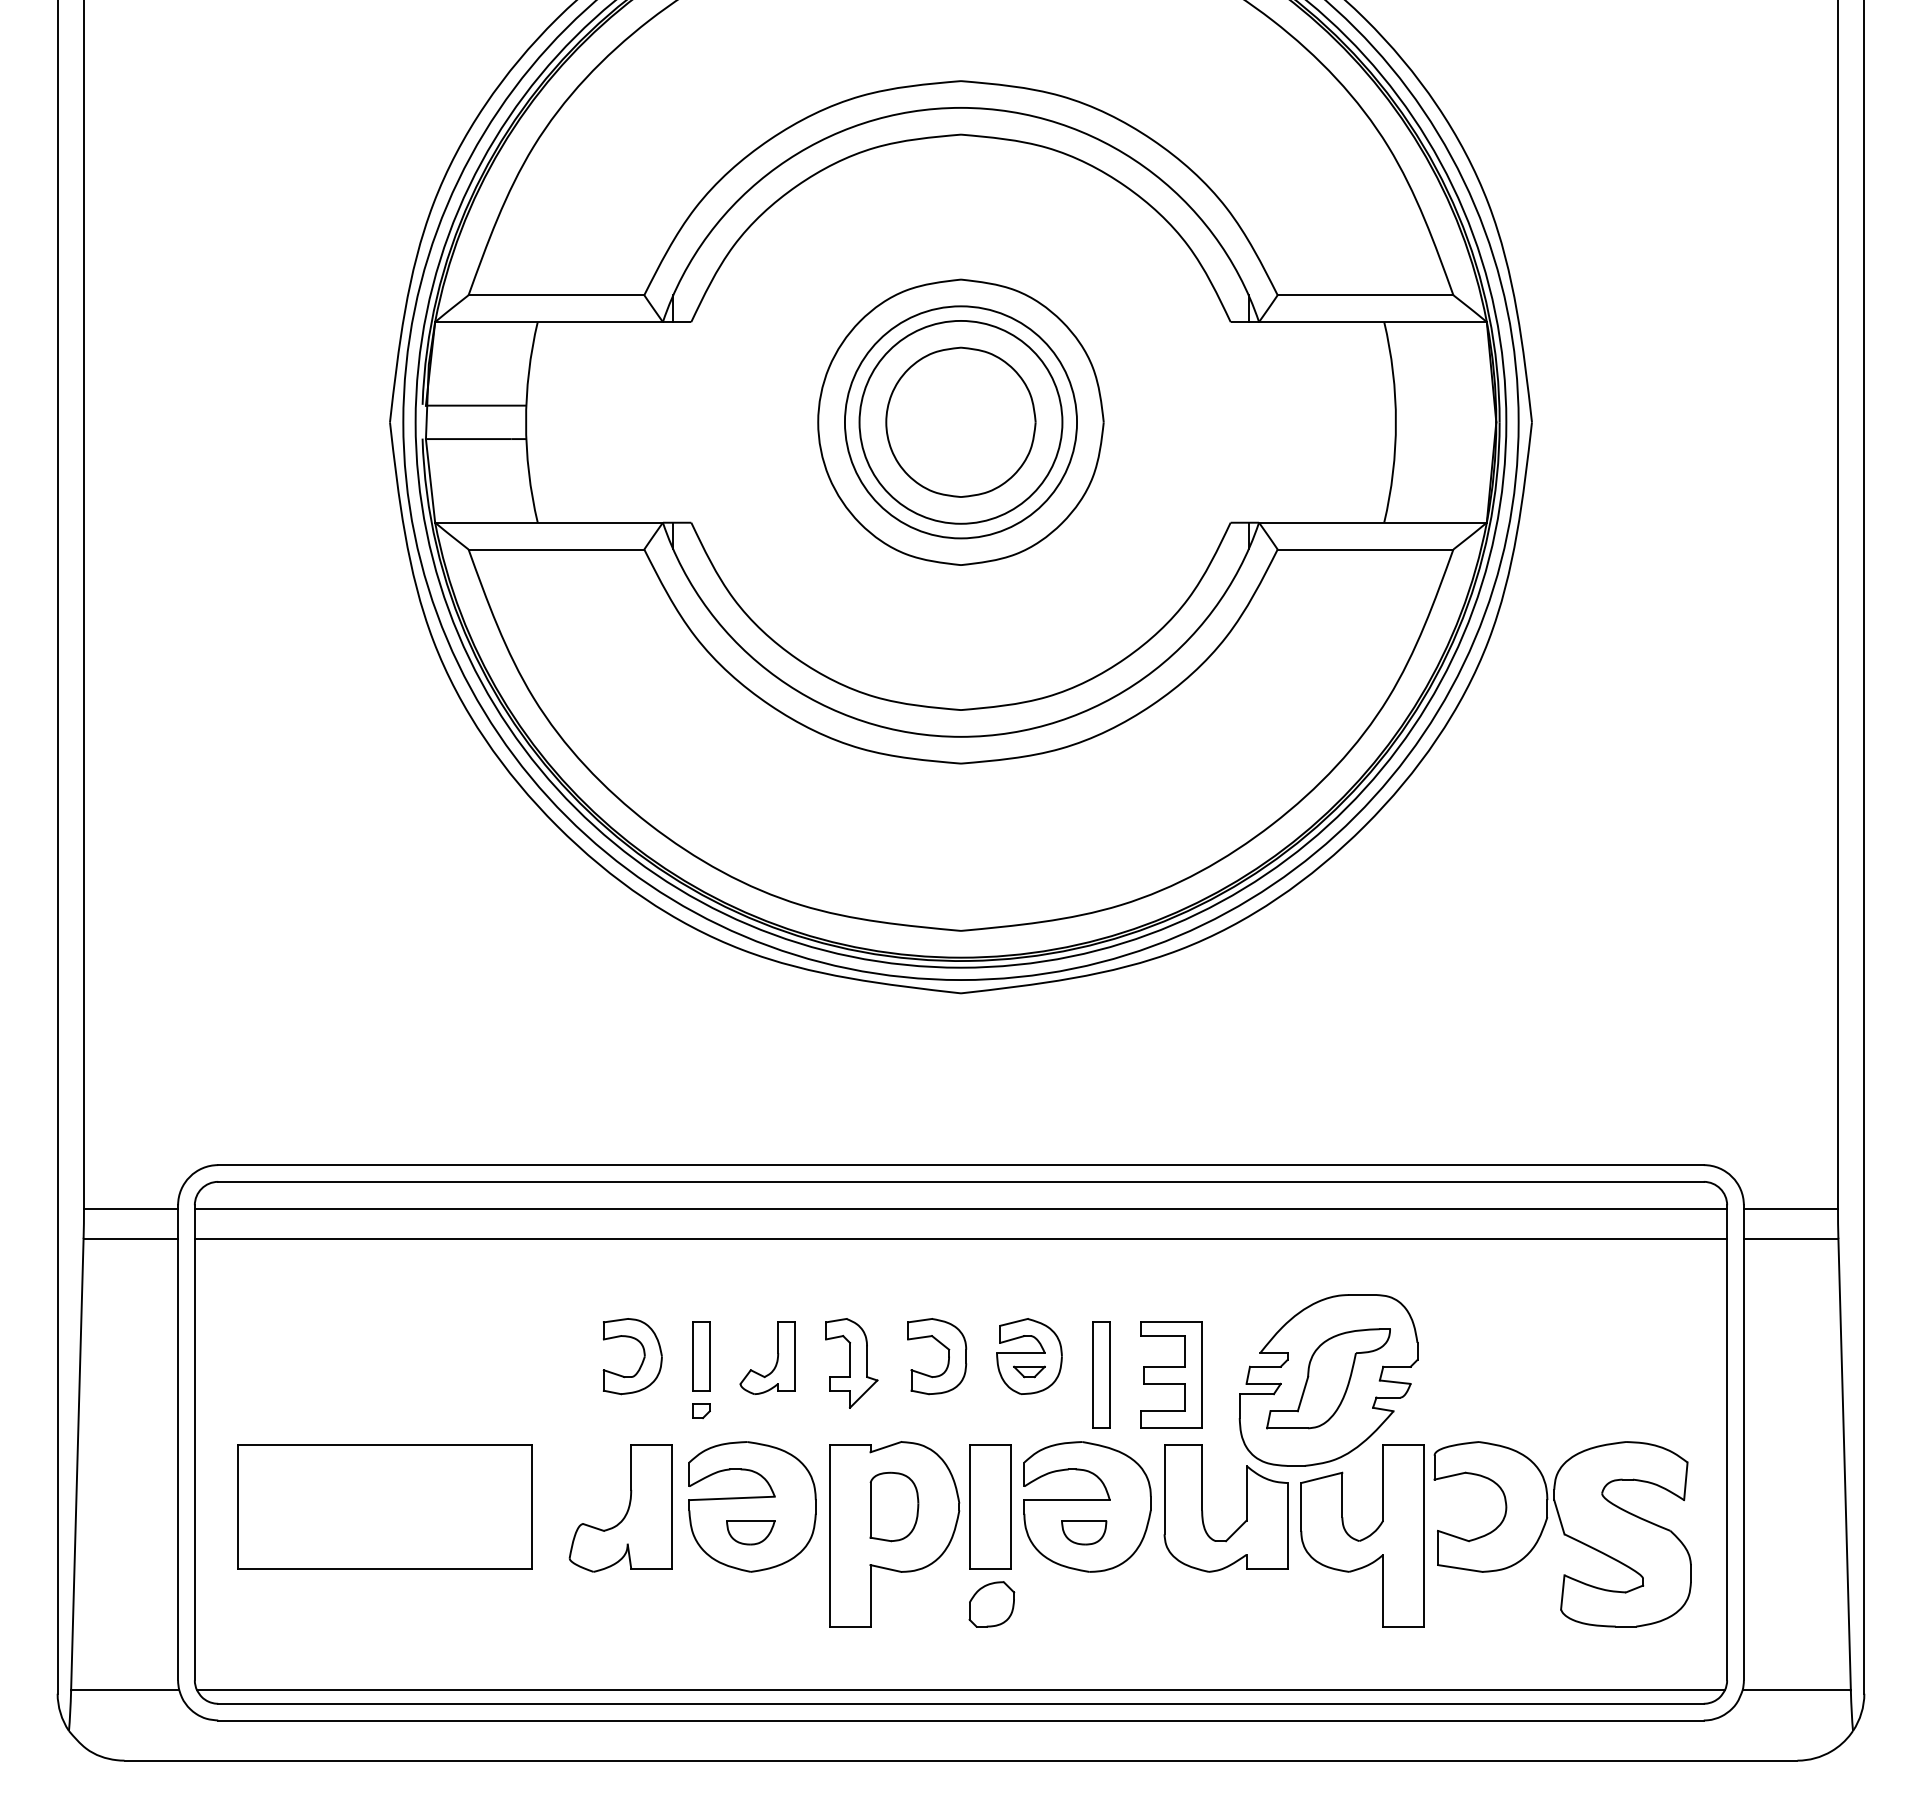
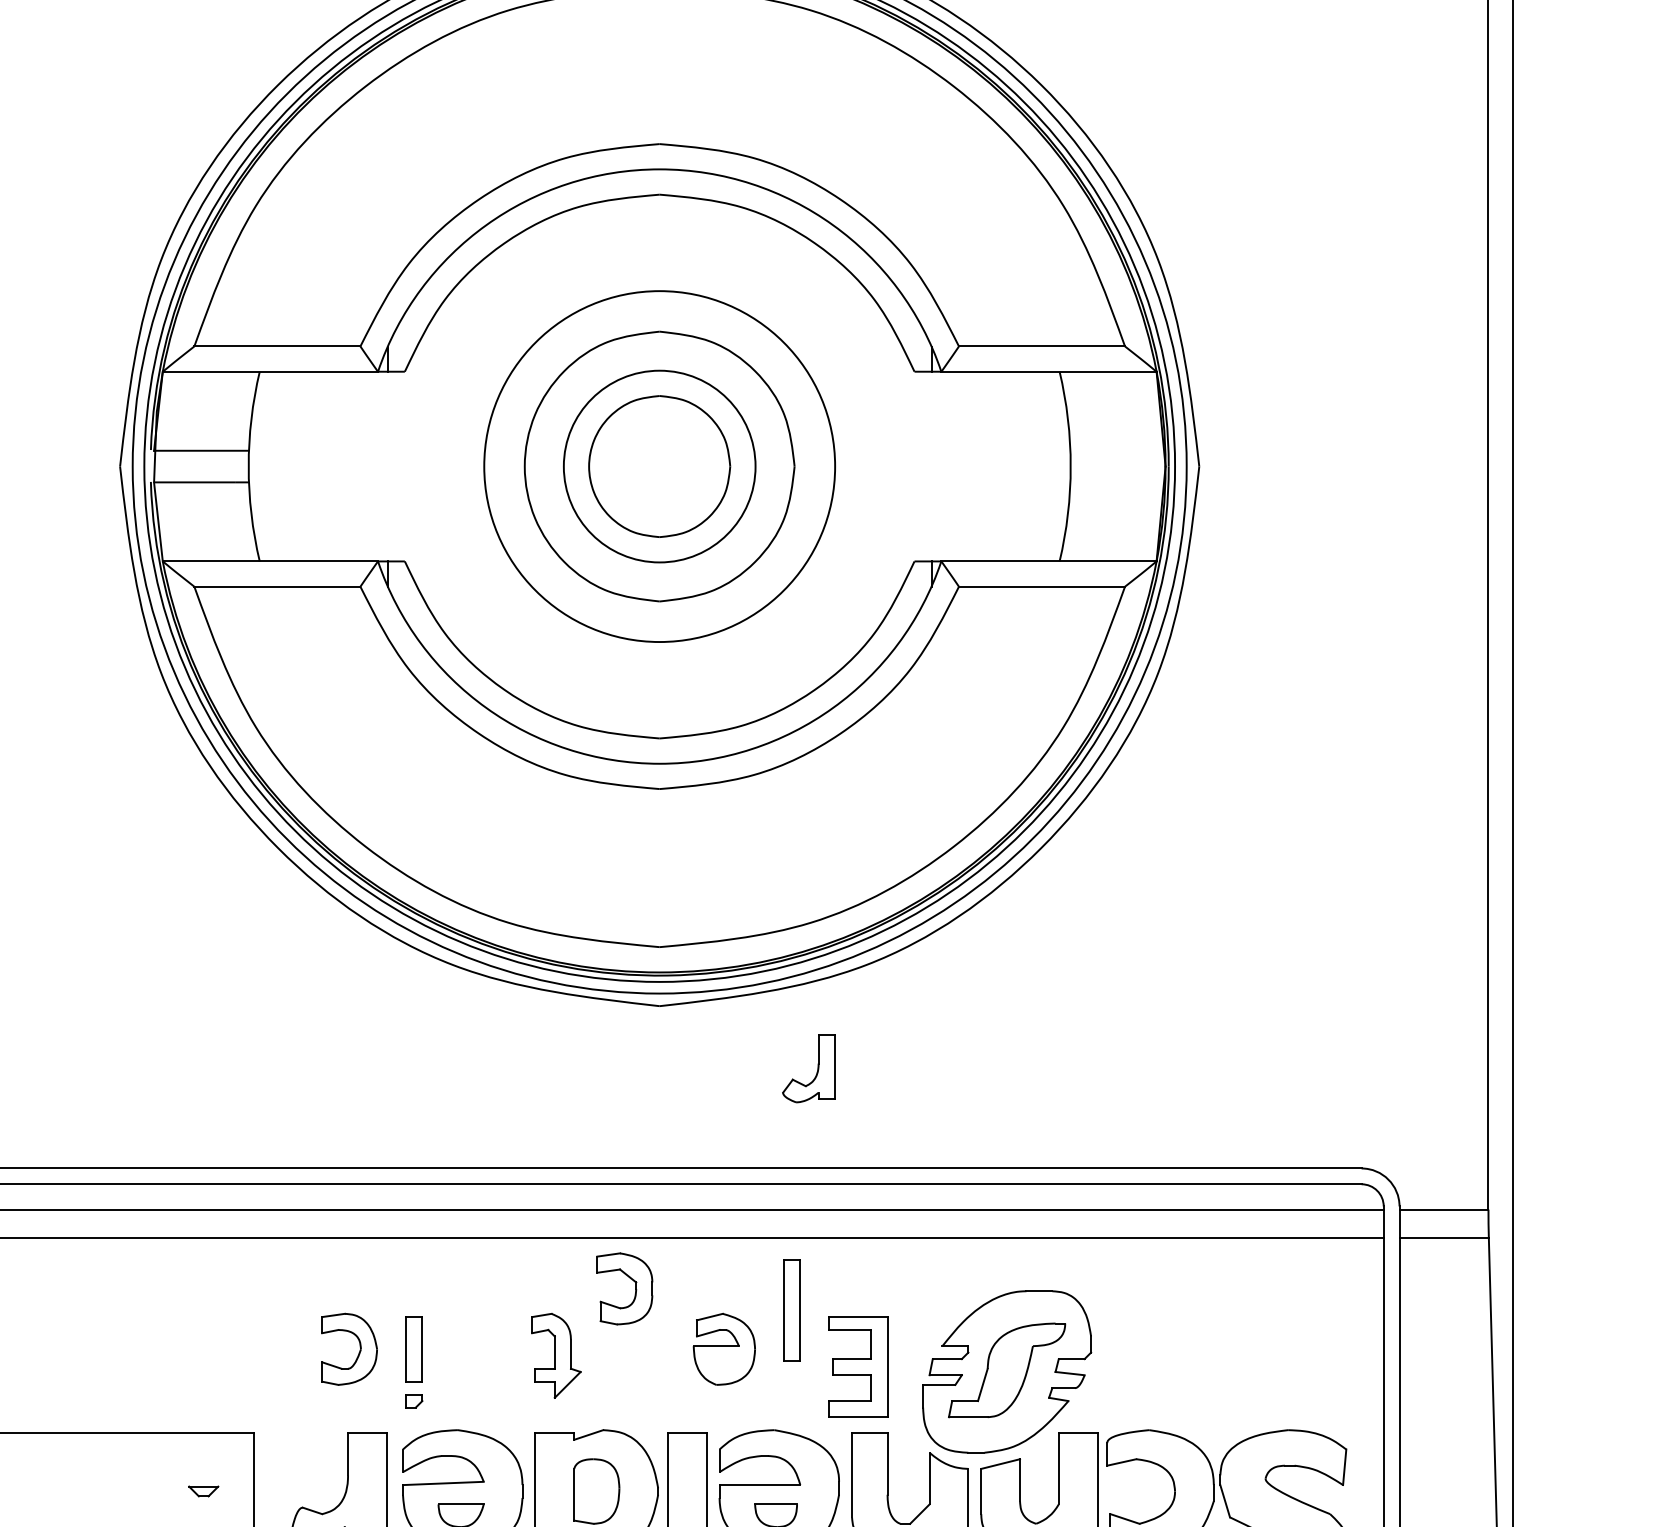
circle: (960, 422) -> (659, 466), size x1.6
part: (948, 1356) -> (635, 1288), moved
part: (776, 1359) -> (817, 1069), moved
part: (1029, 1371) -> (203, 1491), moved
part: (1101, 1374) -> (792, 1309), moved

